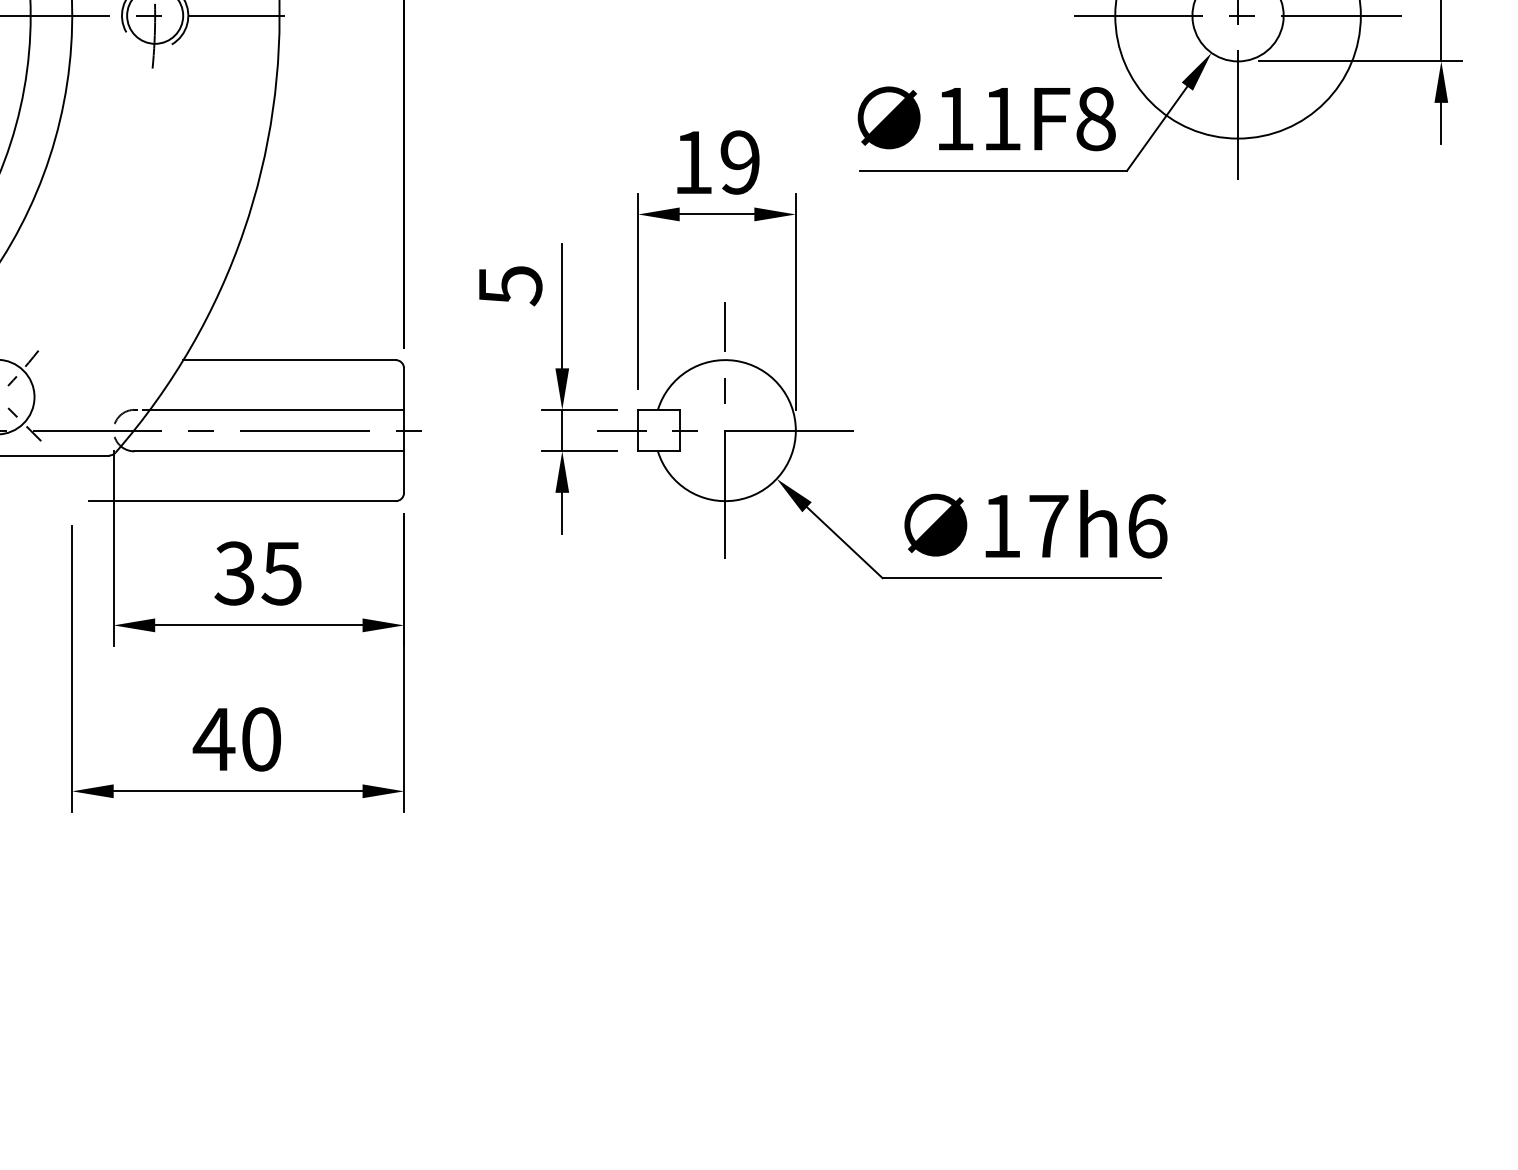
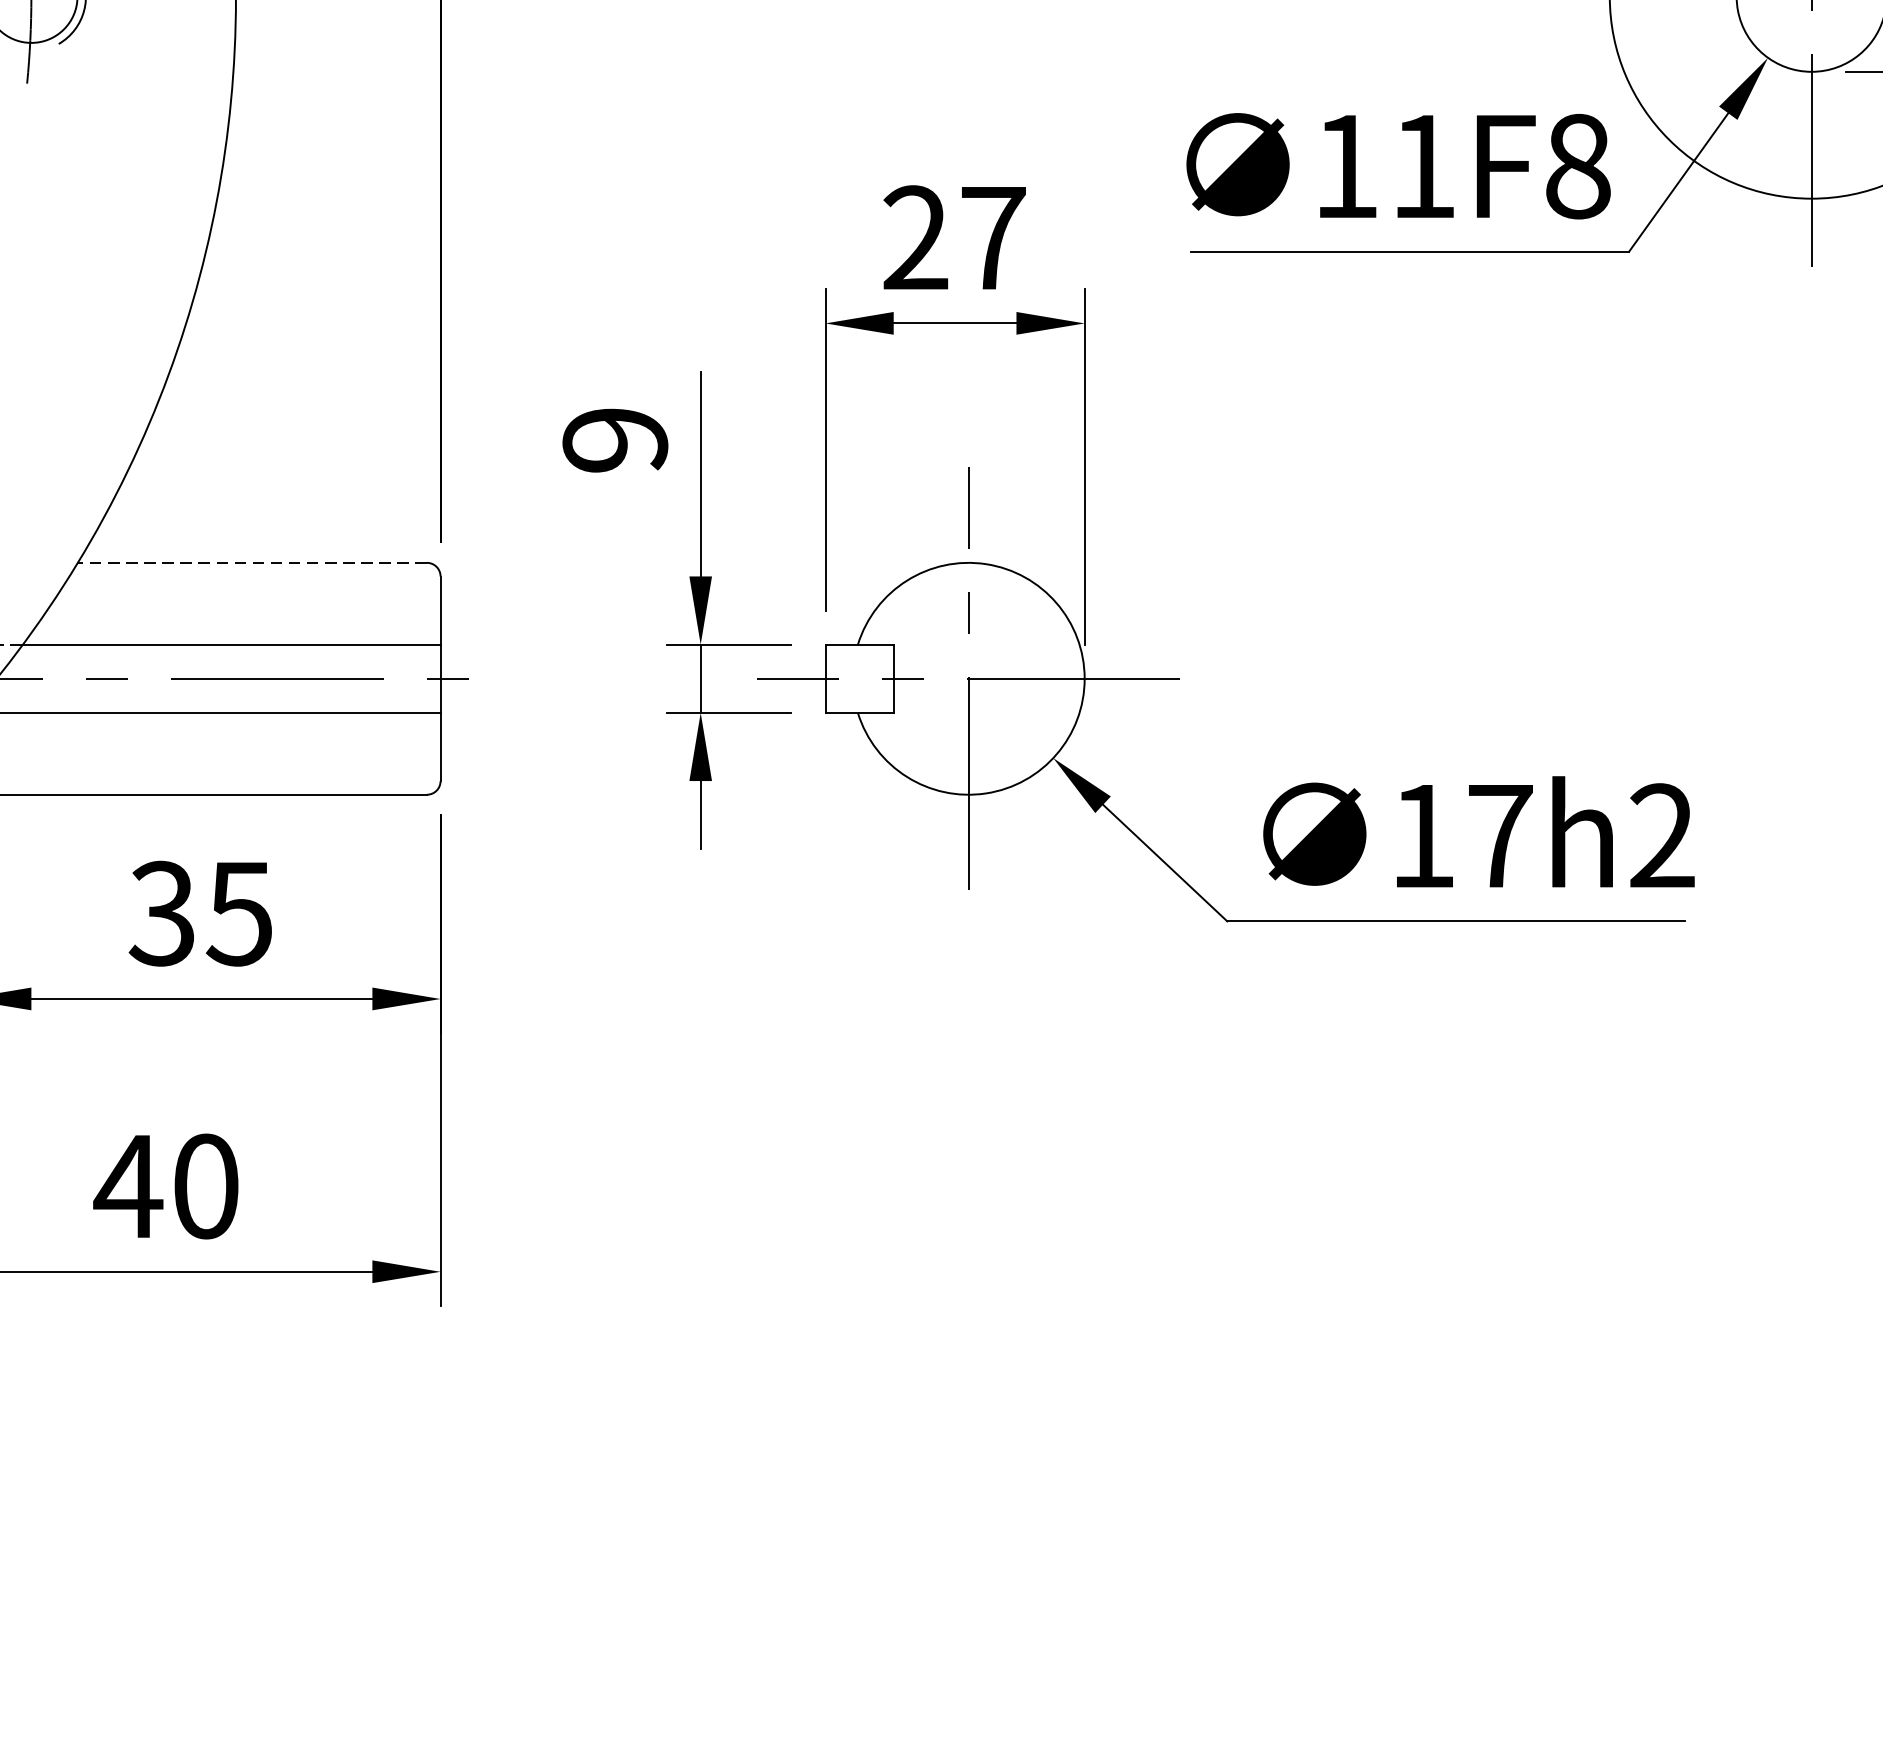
text: (716, 162) -> (954, 237), 19 -> 27
text: (510, 286) -> (615, 441), 5 -> 9
line: (289, 360) -> (252, 563), solid -> dashed
text: (1147, 526) -> (1662, 836), 17h6 -> 17h2

